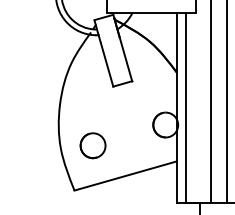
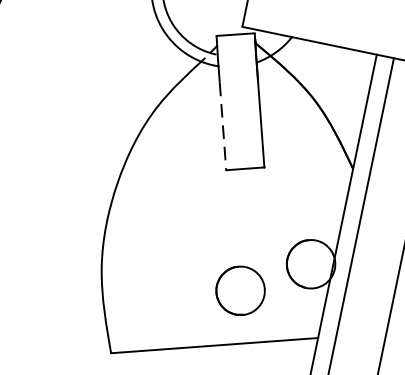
line: (107, 64) -> (223, 125), solid -> dashed
part: (92, 145) -> (239, 290), moved

